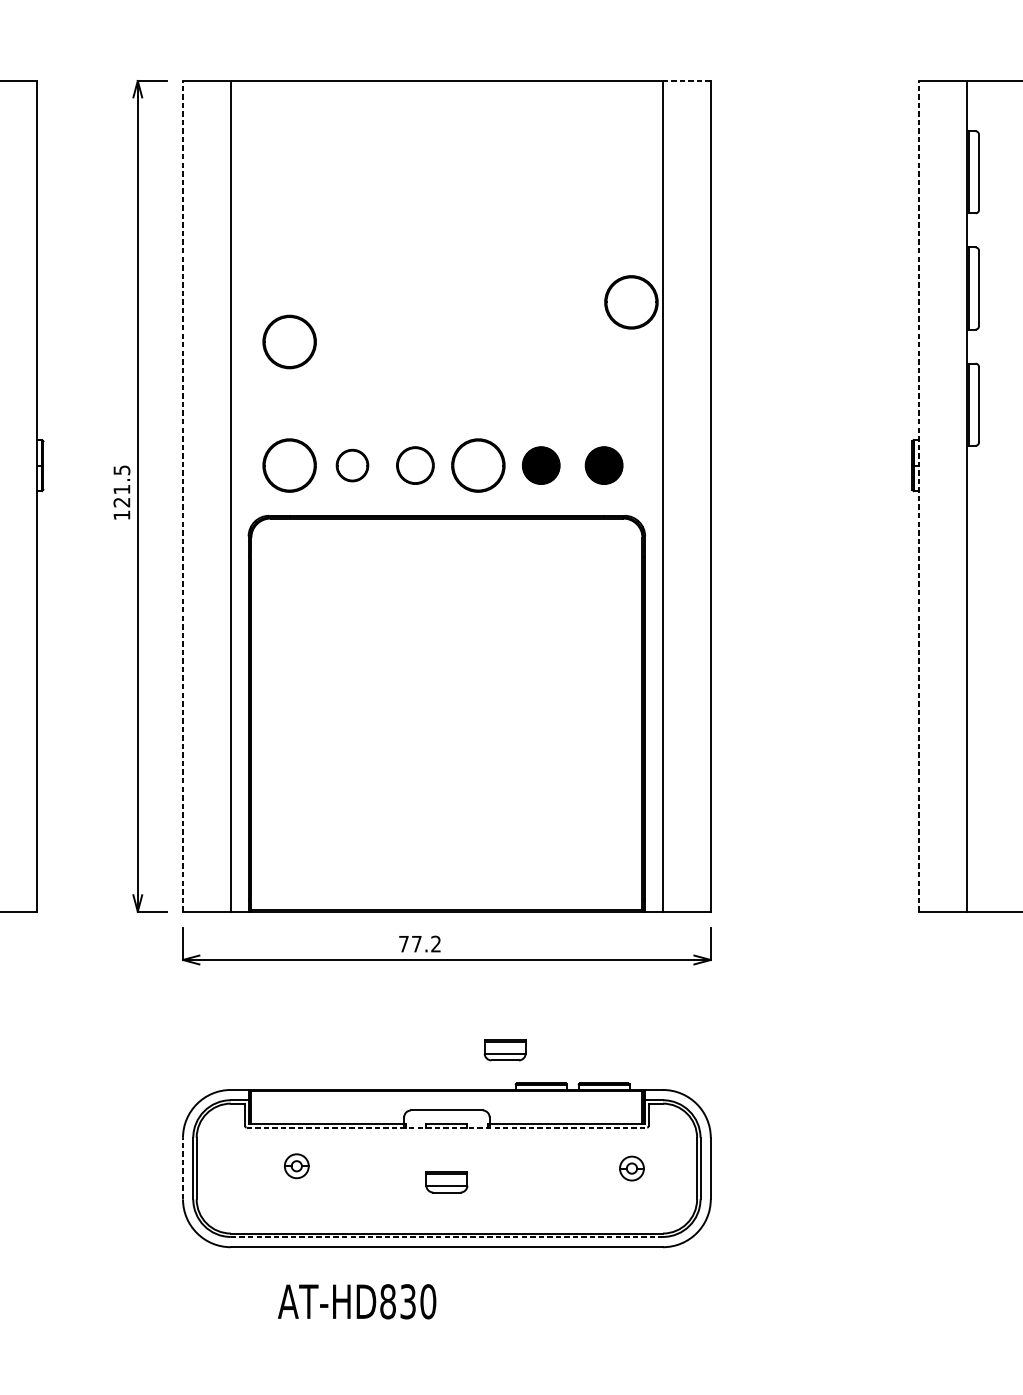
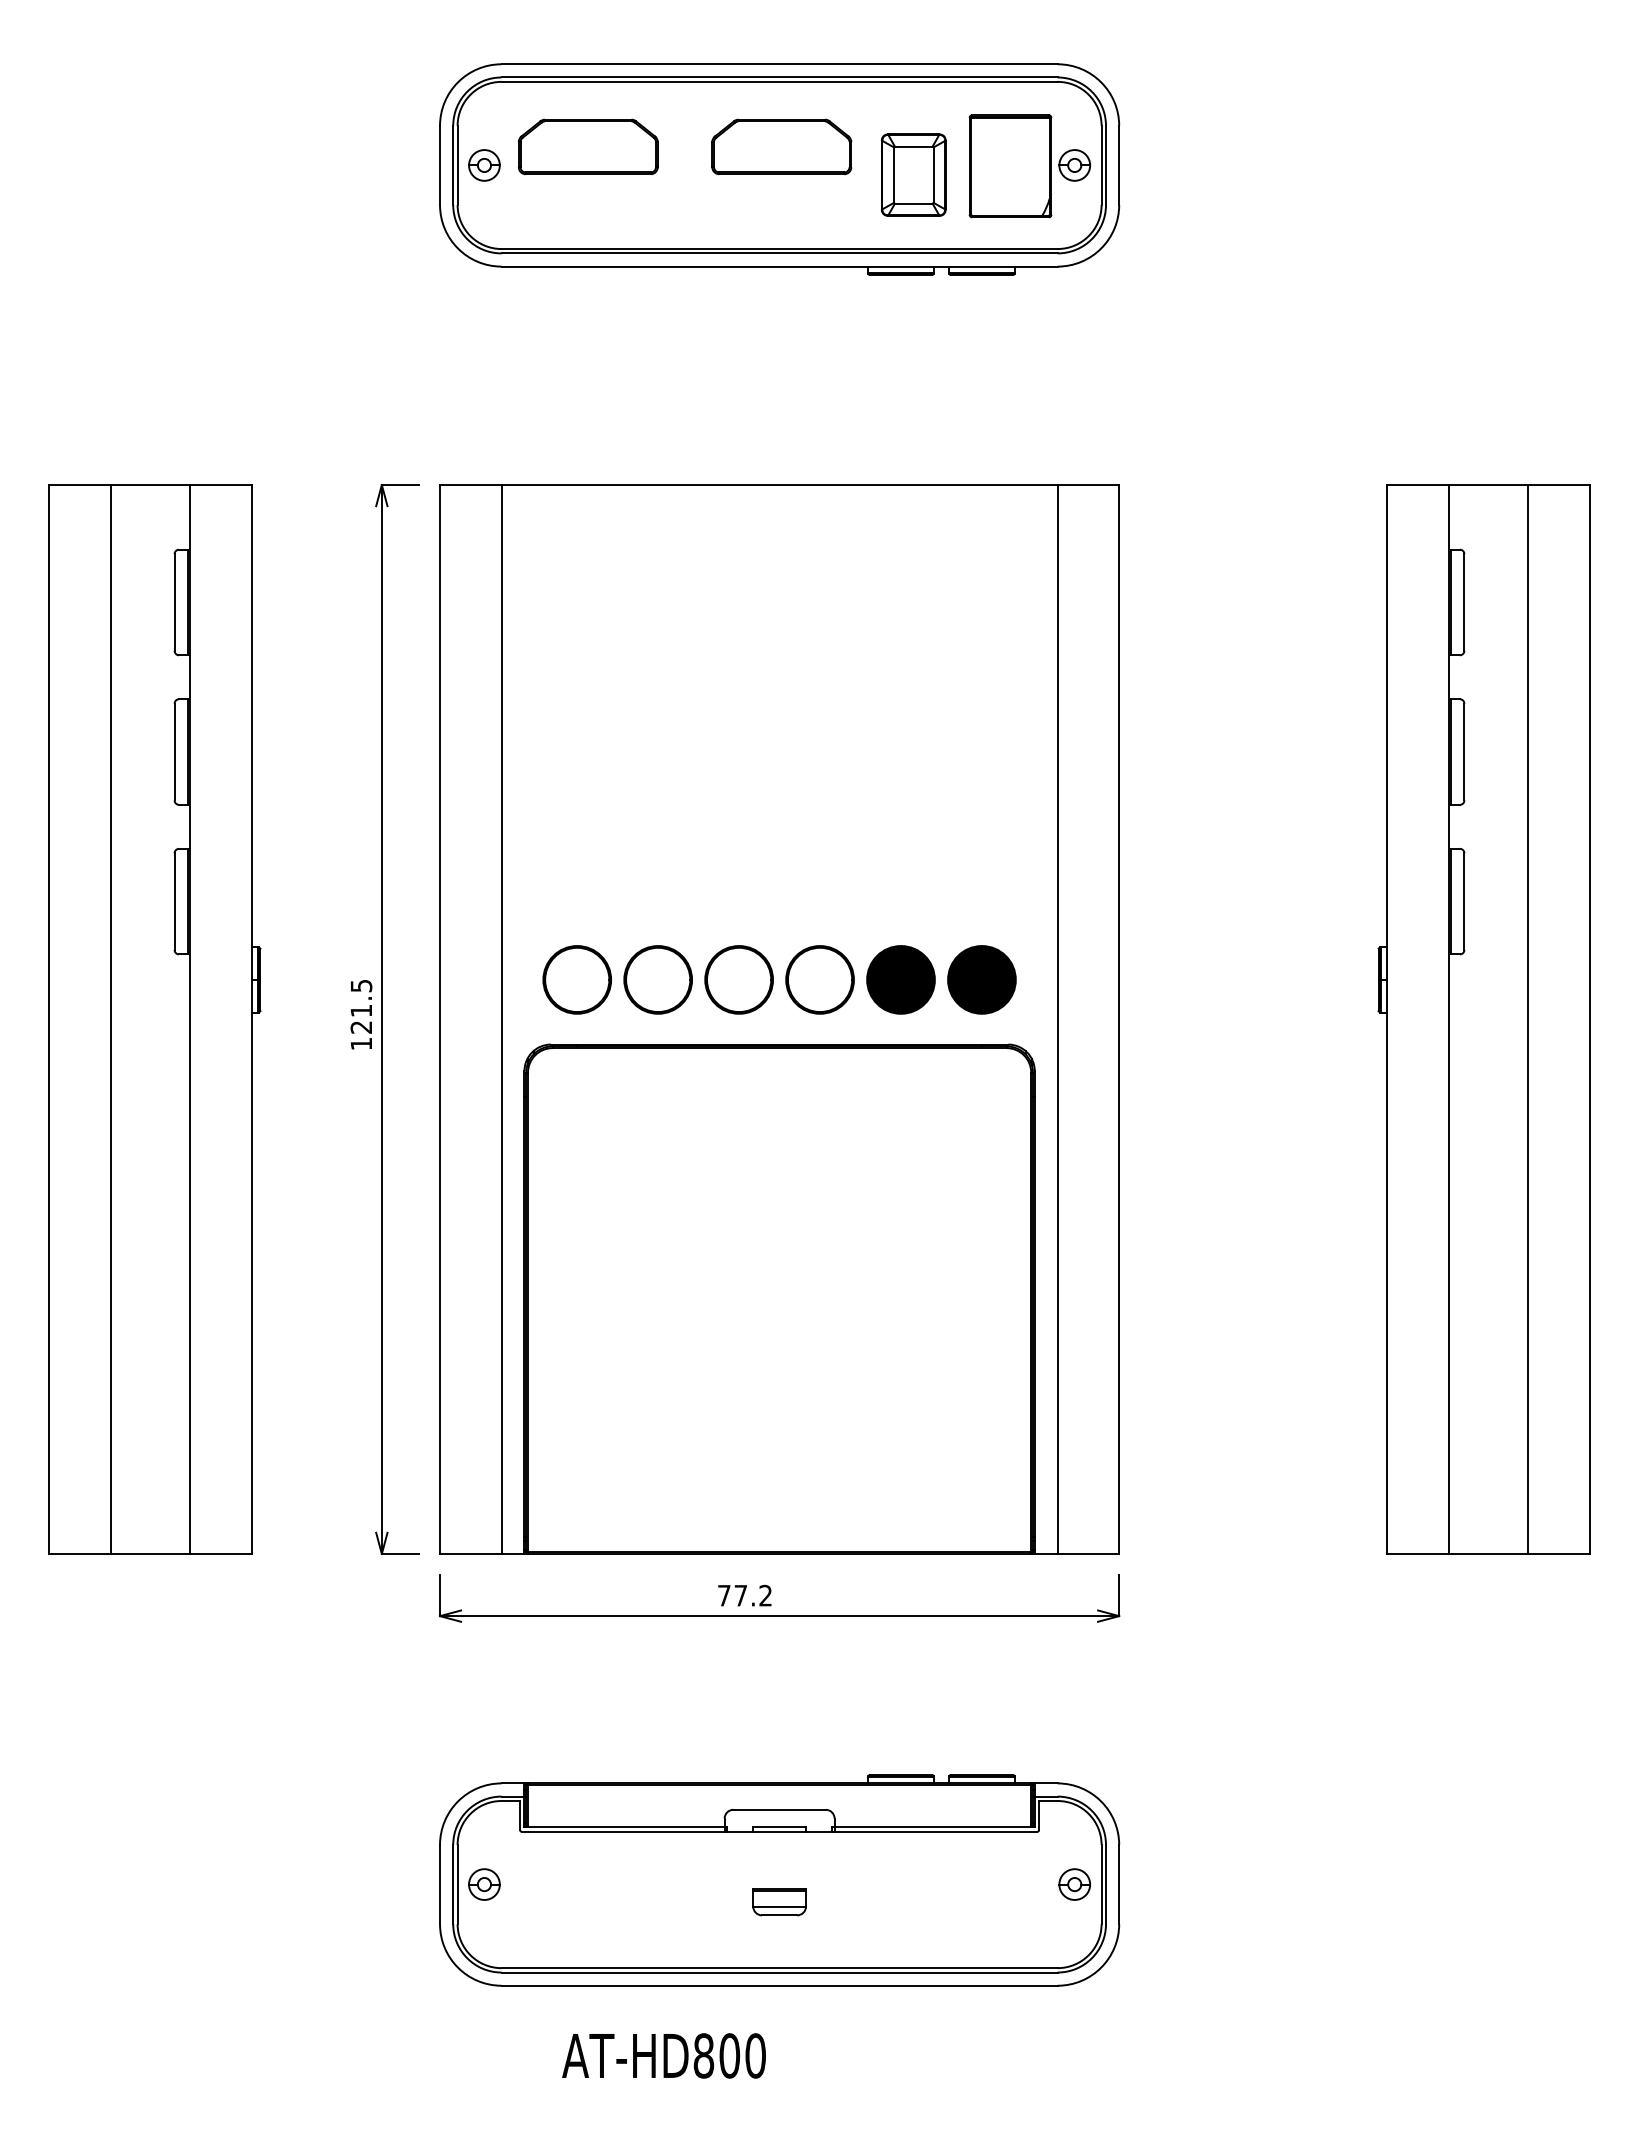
line: (686, 81) -> (1088, 485), dashed -> solid
part: (630, 302) -> (1016, 769), removed
part: (289, 341) -> (576, 820), removed
part: (352, 465) -> (657, 979), size x1.67
part: (414, 465) -> (738, 979), size x1.43
part: (540, 465) -> (900, 979), size x1.43
part: (603, 465) -> (981, 979), size x1.43
line: (183, 496) -> (440, 1019), dashed -> solid
line: (919, 496) -> (1387, 1019), dashed -> solid
part: (505, 1050) -> (854, 1732), removed
line: (446, 1127) -> (779, 1831), dashed -> solid
part: (296, 1166) -> (484, 1884), moved
line: (183, 1168) -> (440, 1884), dashed -> solid
part: (631, 1168) -> (1074, 1884), moved
line: (447, 1236) -> (780, 1972), dashed -> solid
text: (407, 1301) -> (729, 2055), AT-HD830 -> AT-HD800

